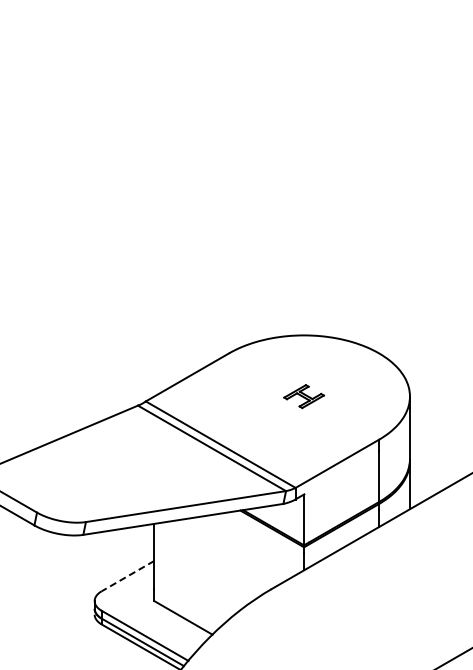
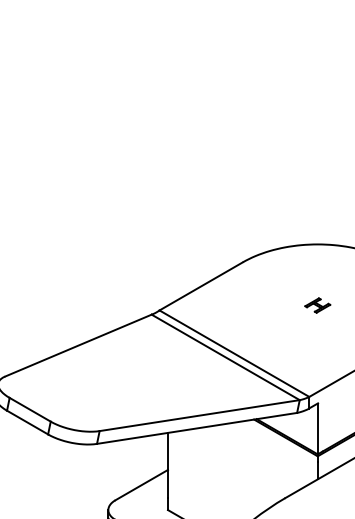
part: (303, 396) -> (317, 305), size x0.62
line: (127, 576) -> (141, 485), dashed -> solid

